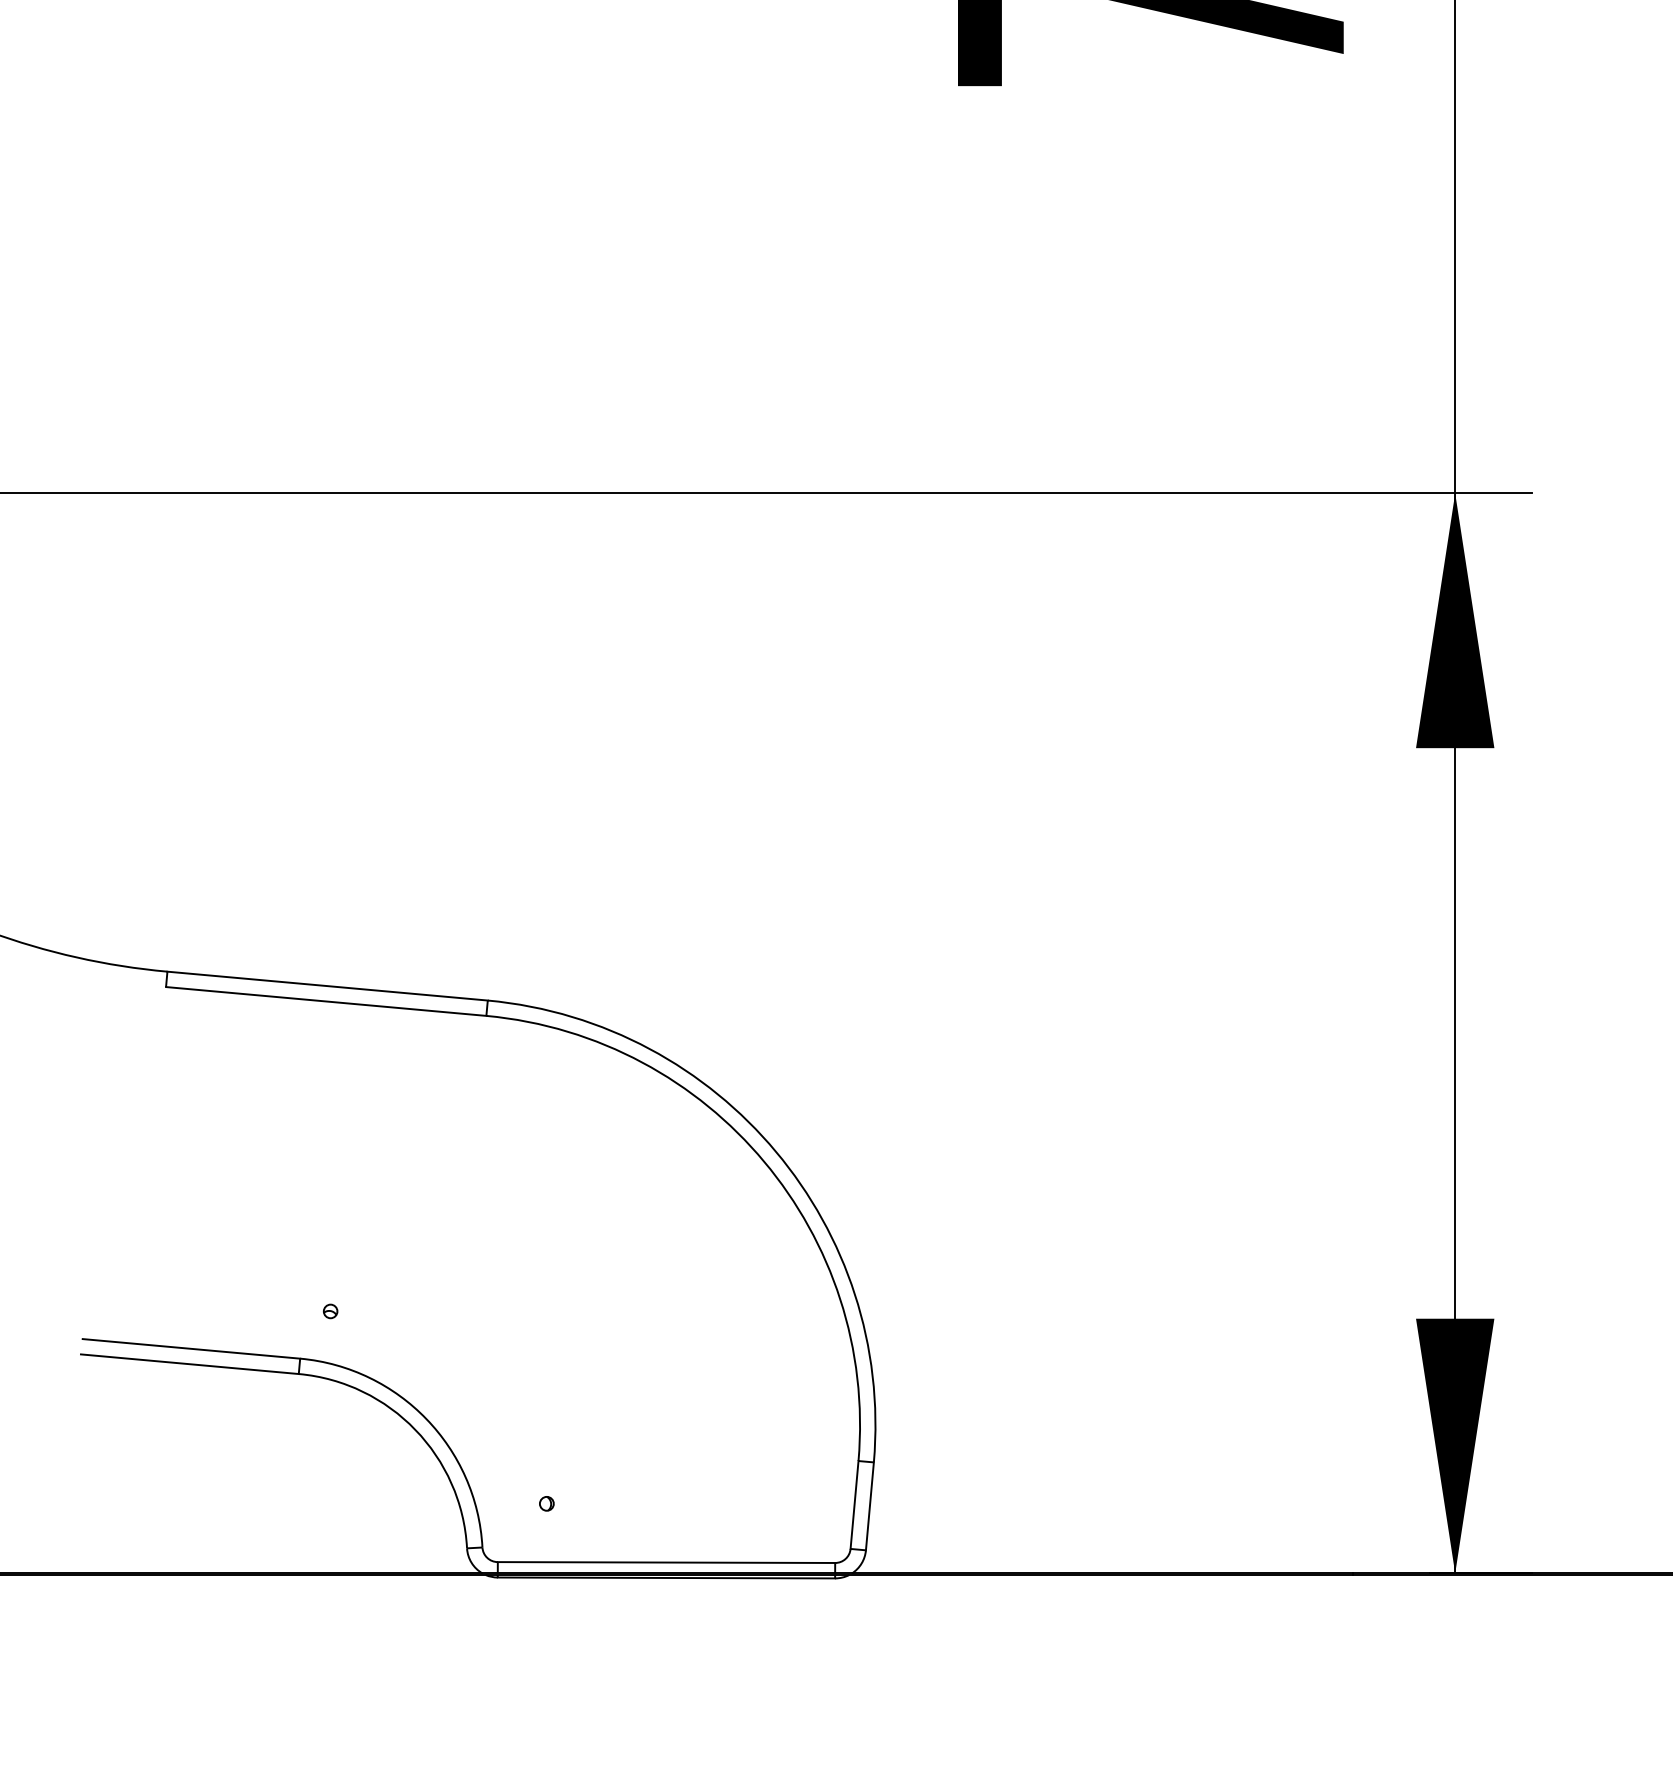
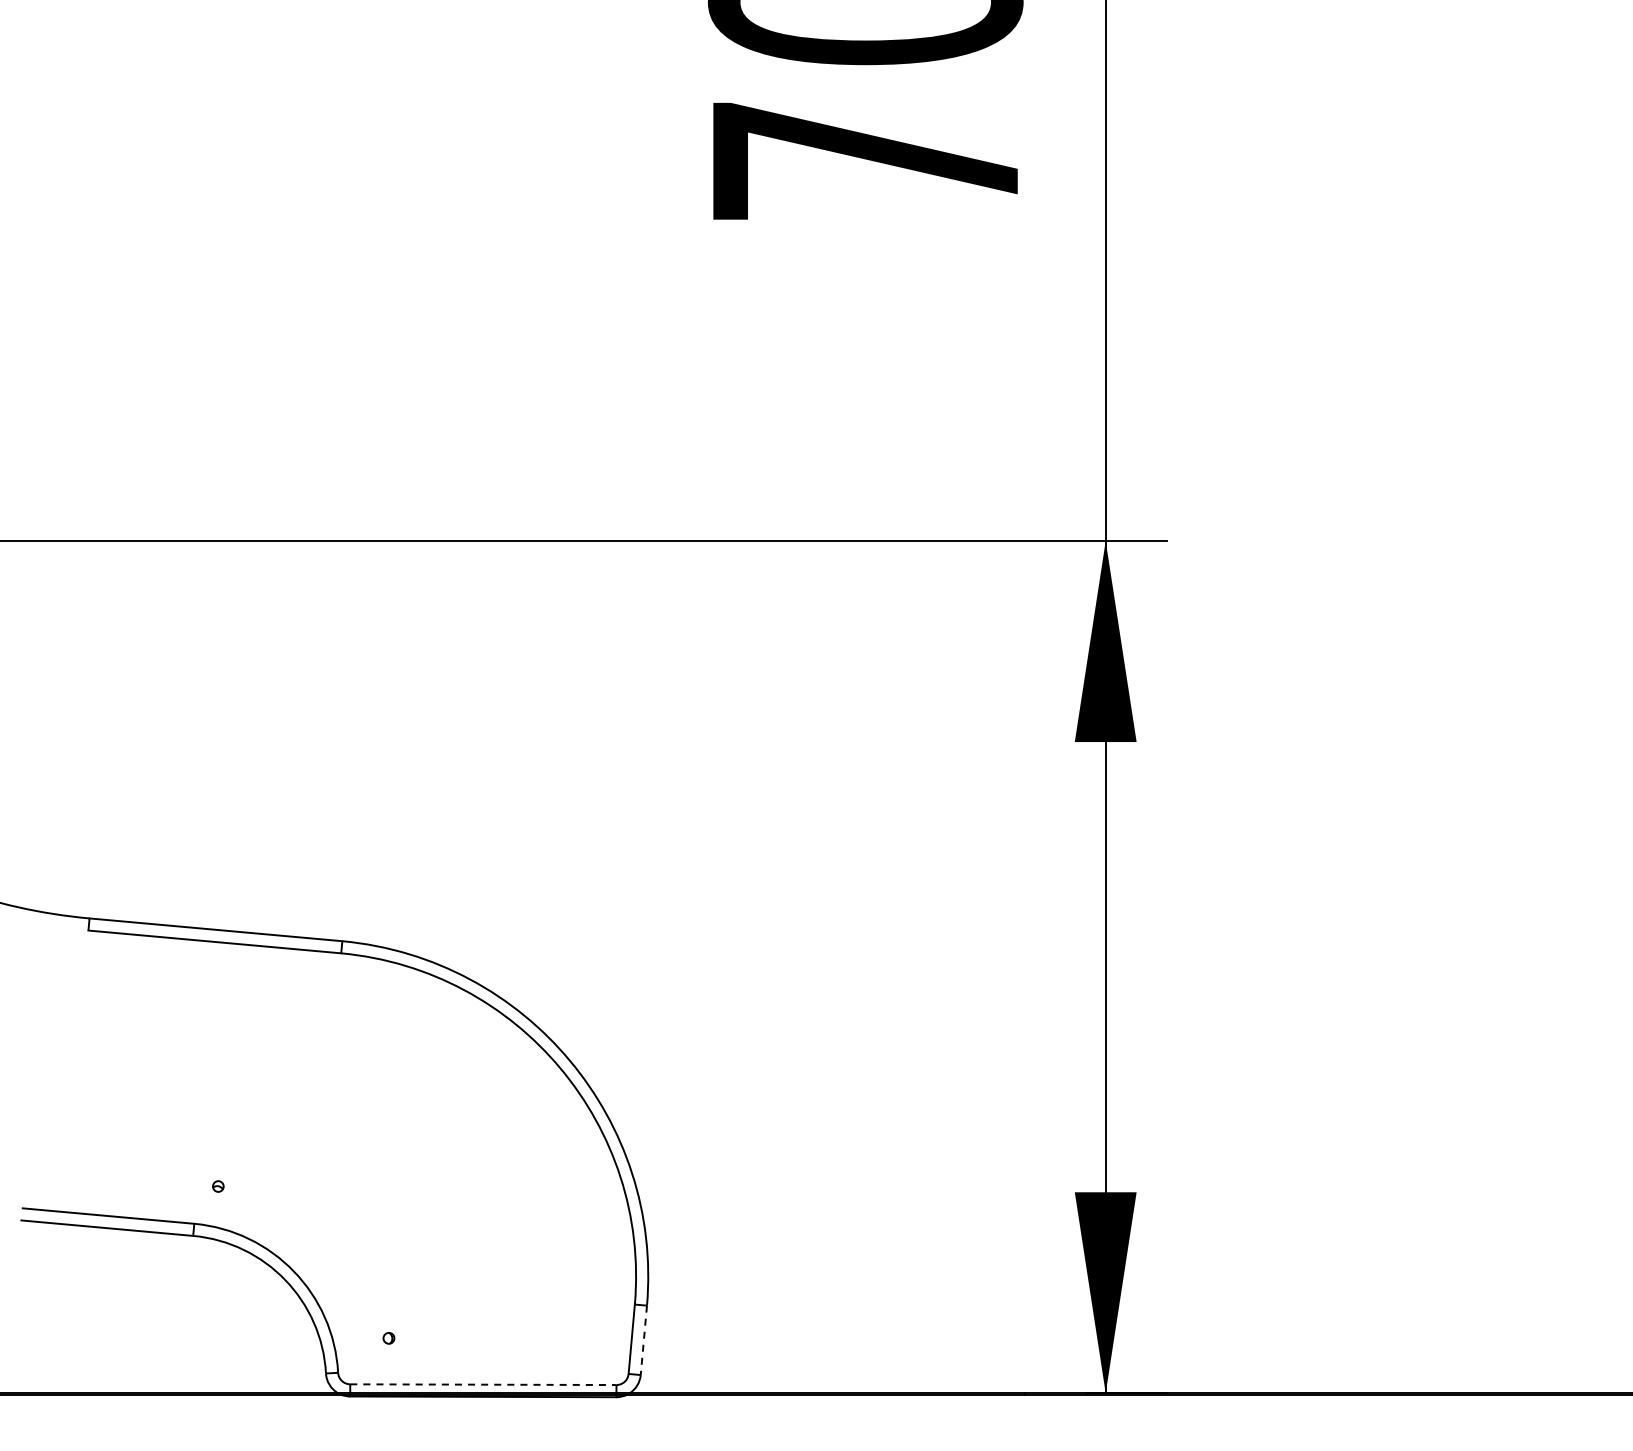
line: (869, 1506) -> (643, 1340), solid -> dashed
line: (666, 1562) -> (483, 1384), solid -> dashed

